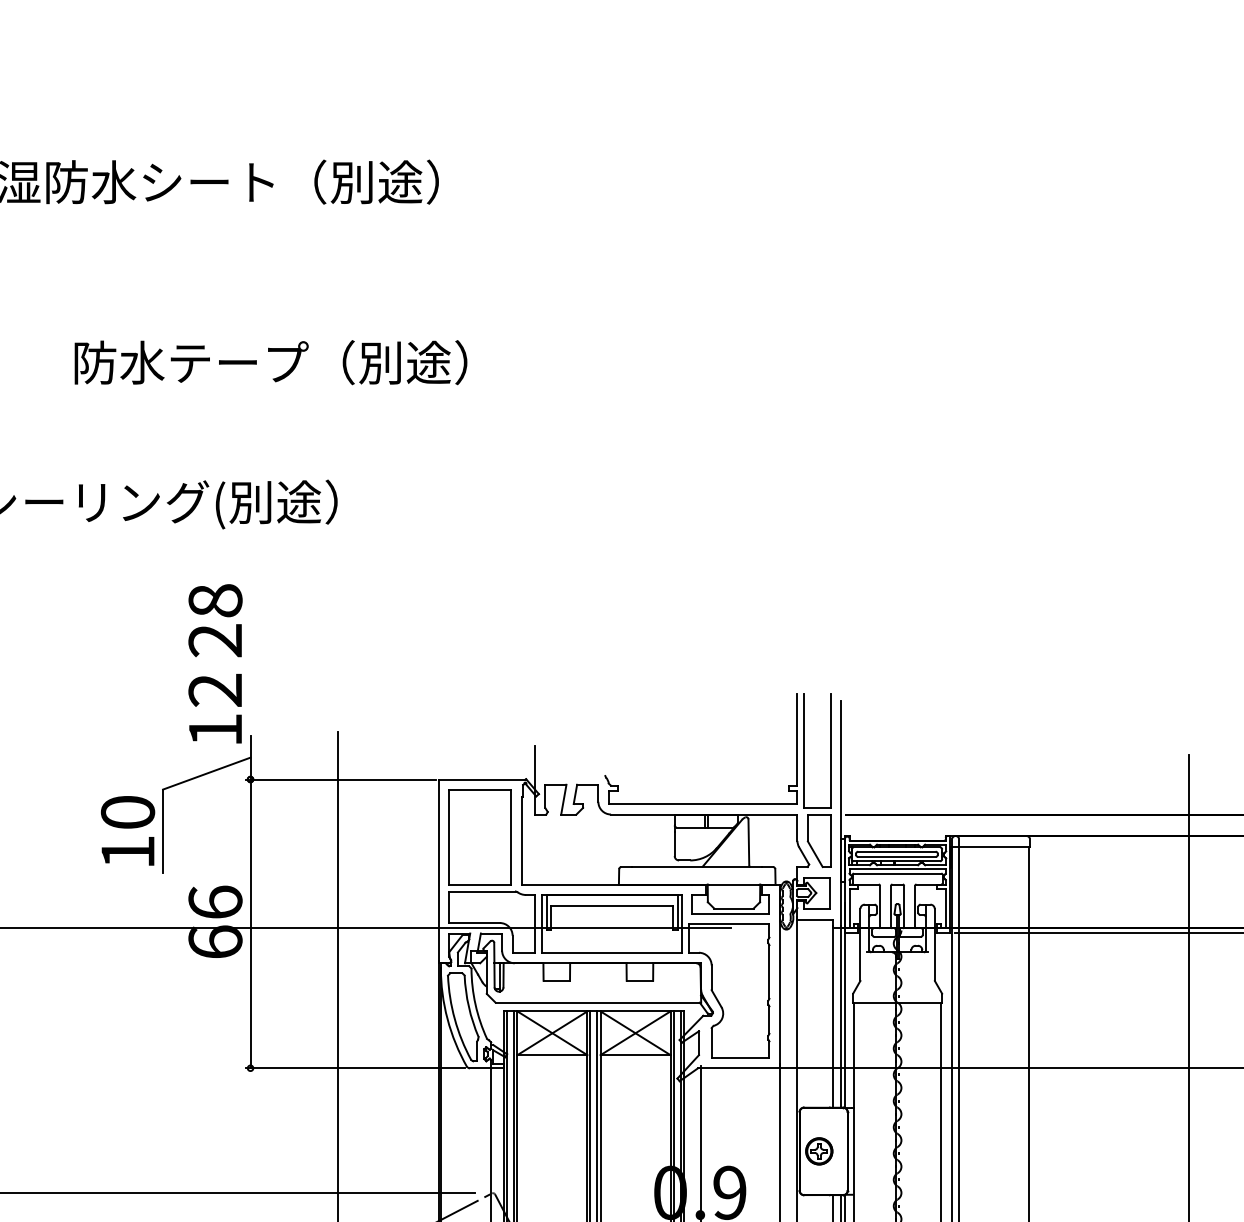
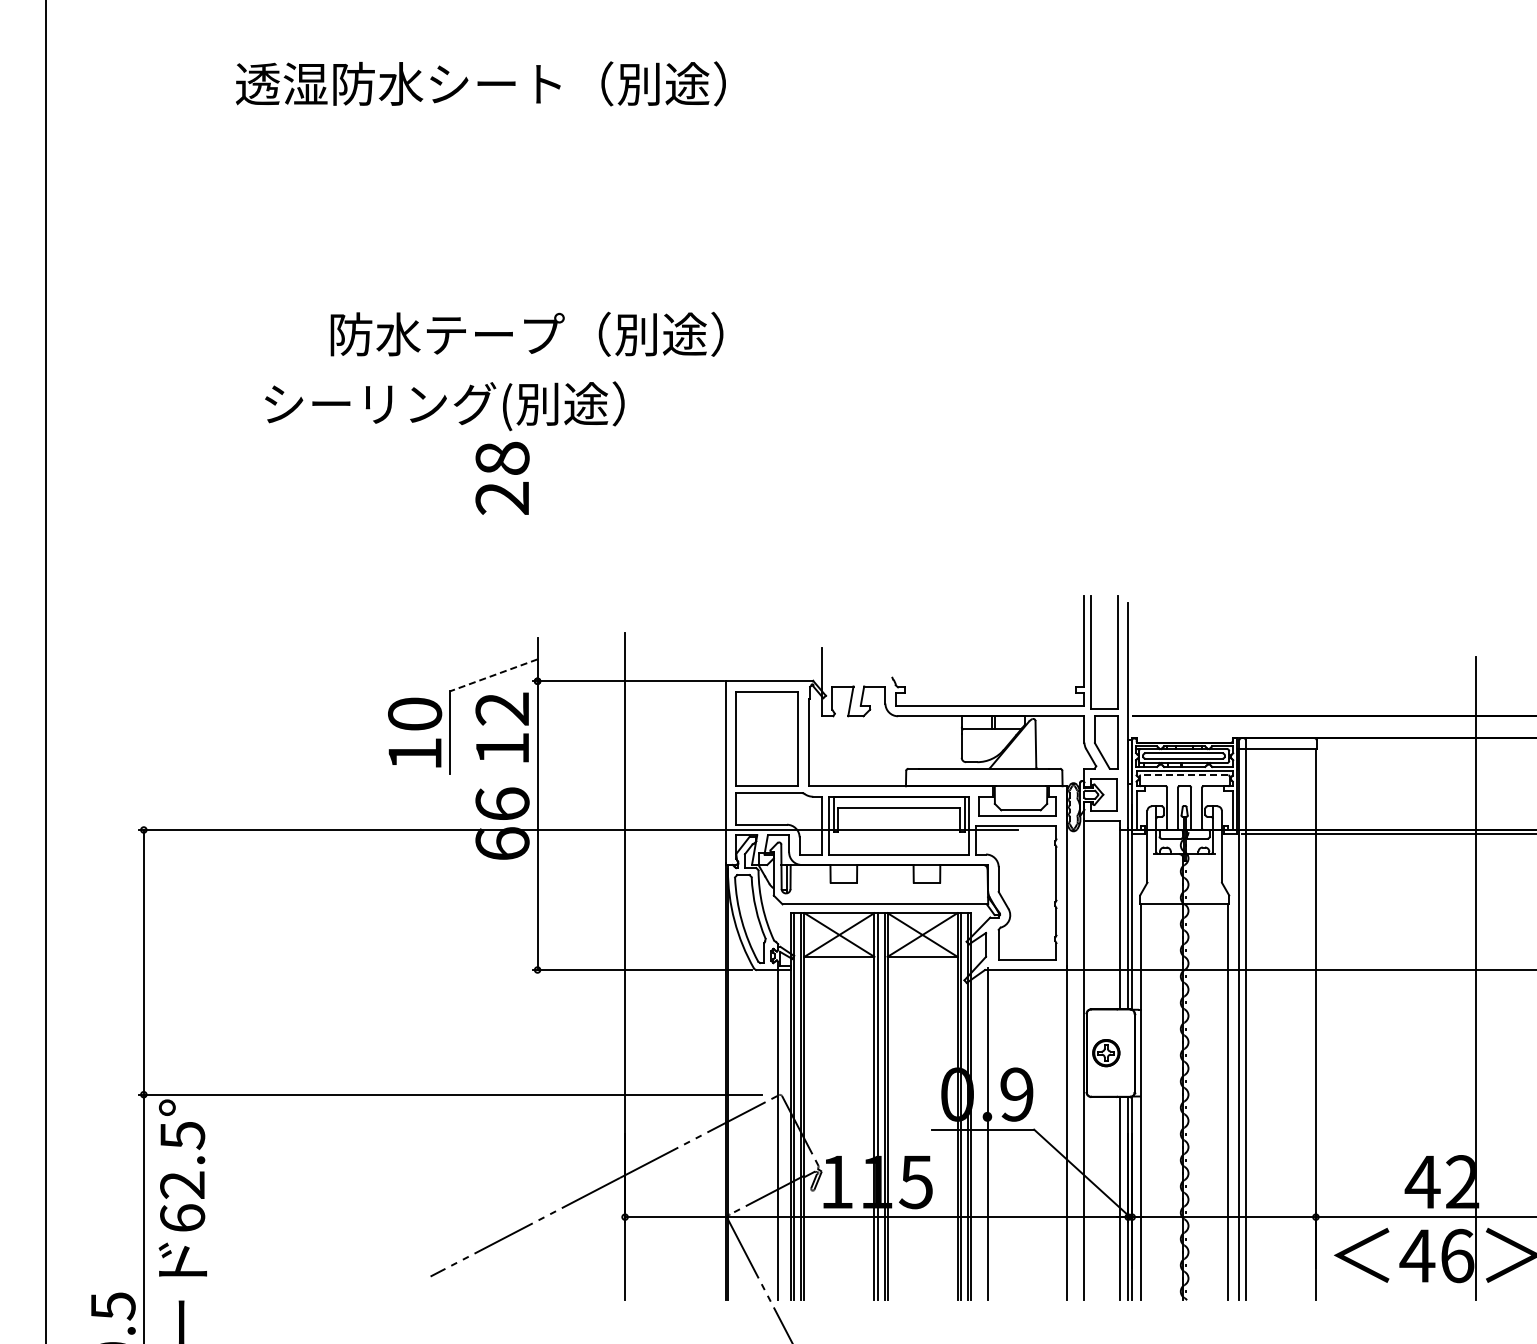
text: (270, 361) -> (526, 333), moved
text: (215, 619) -> (502, 477), moved
text: (214, 708) -> (501, 727), moved
line: (206, 773) -> (493, 675), solid -> dashed
line: (897, 873) -> (1184, 775), solid -> dashed

